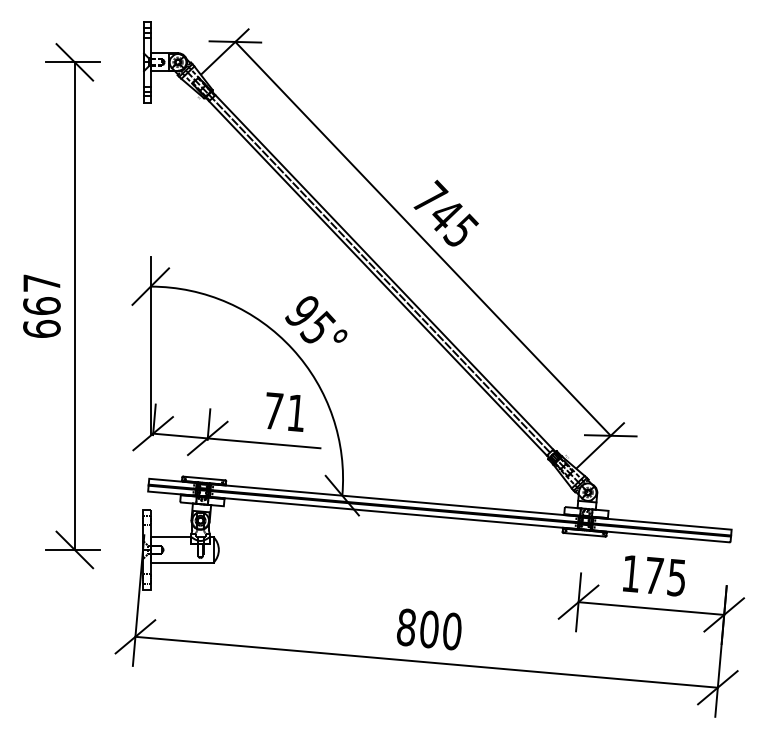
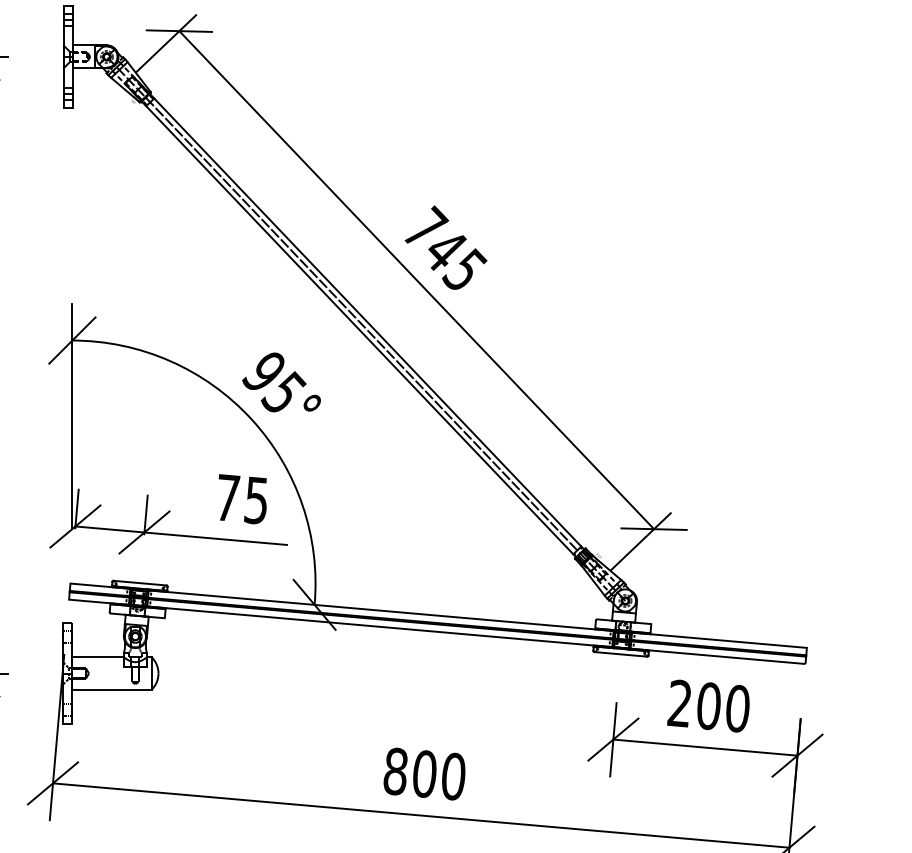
text: (295, 412) -> (255, 499), 71 -> 75
text: (653, 575) -> (708, 705), 175 -> 200

